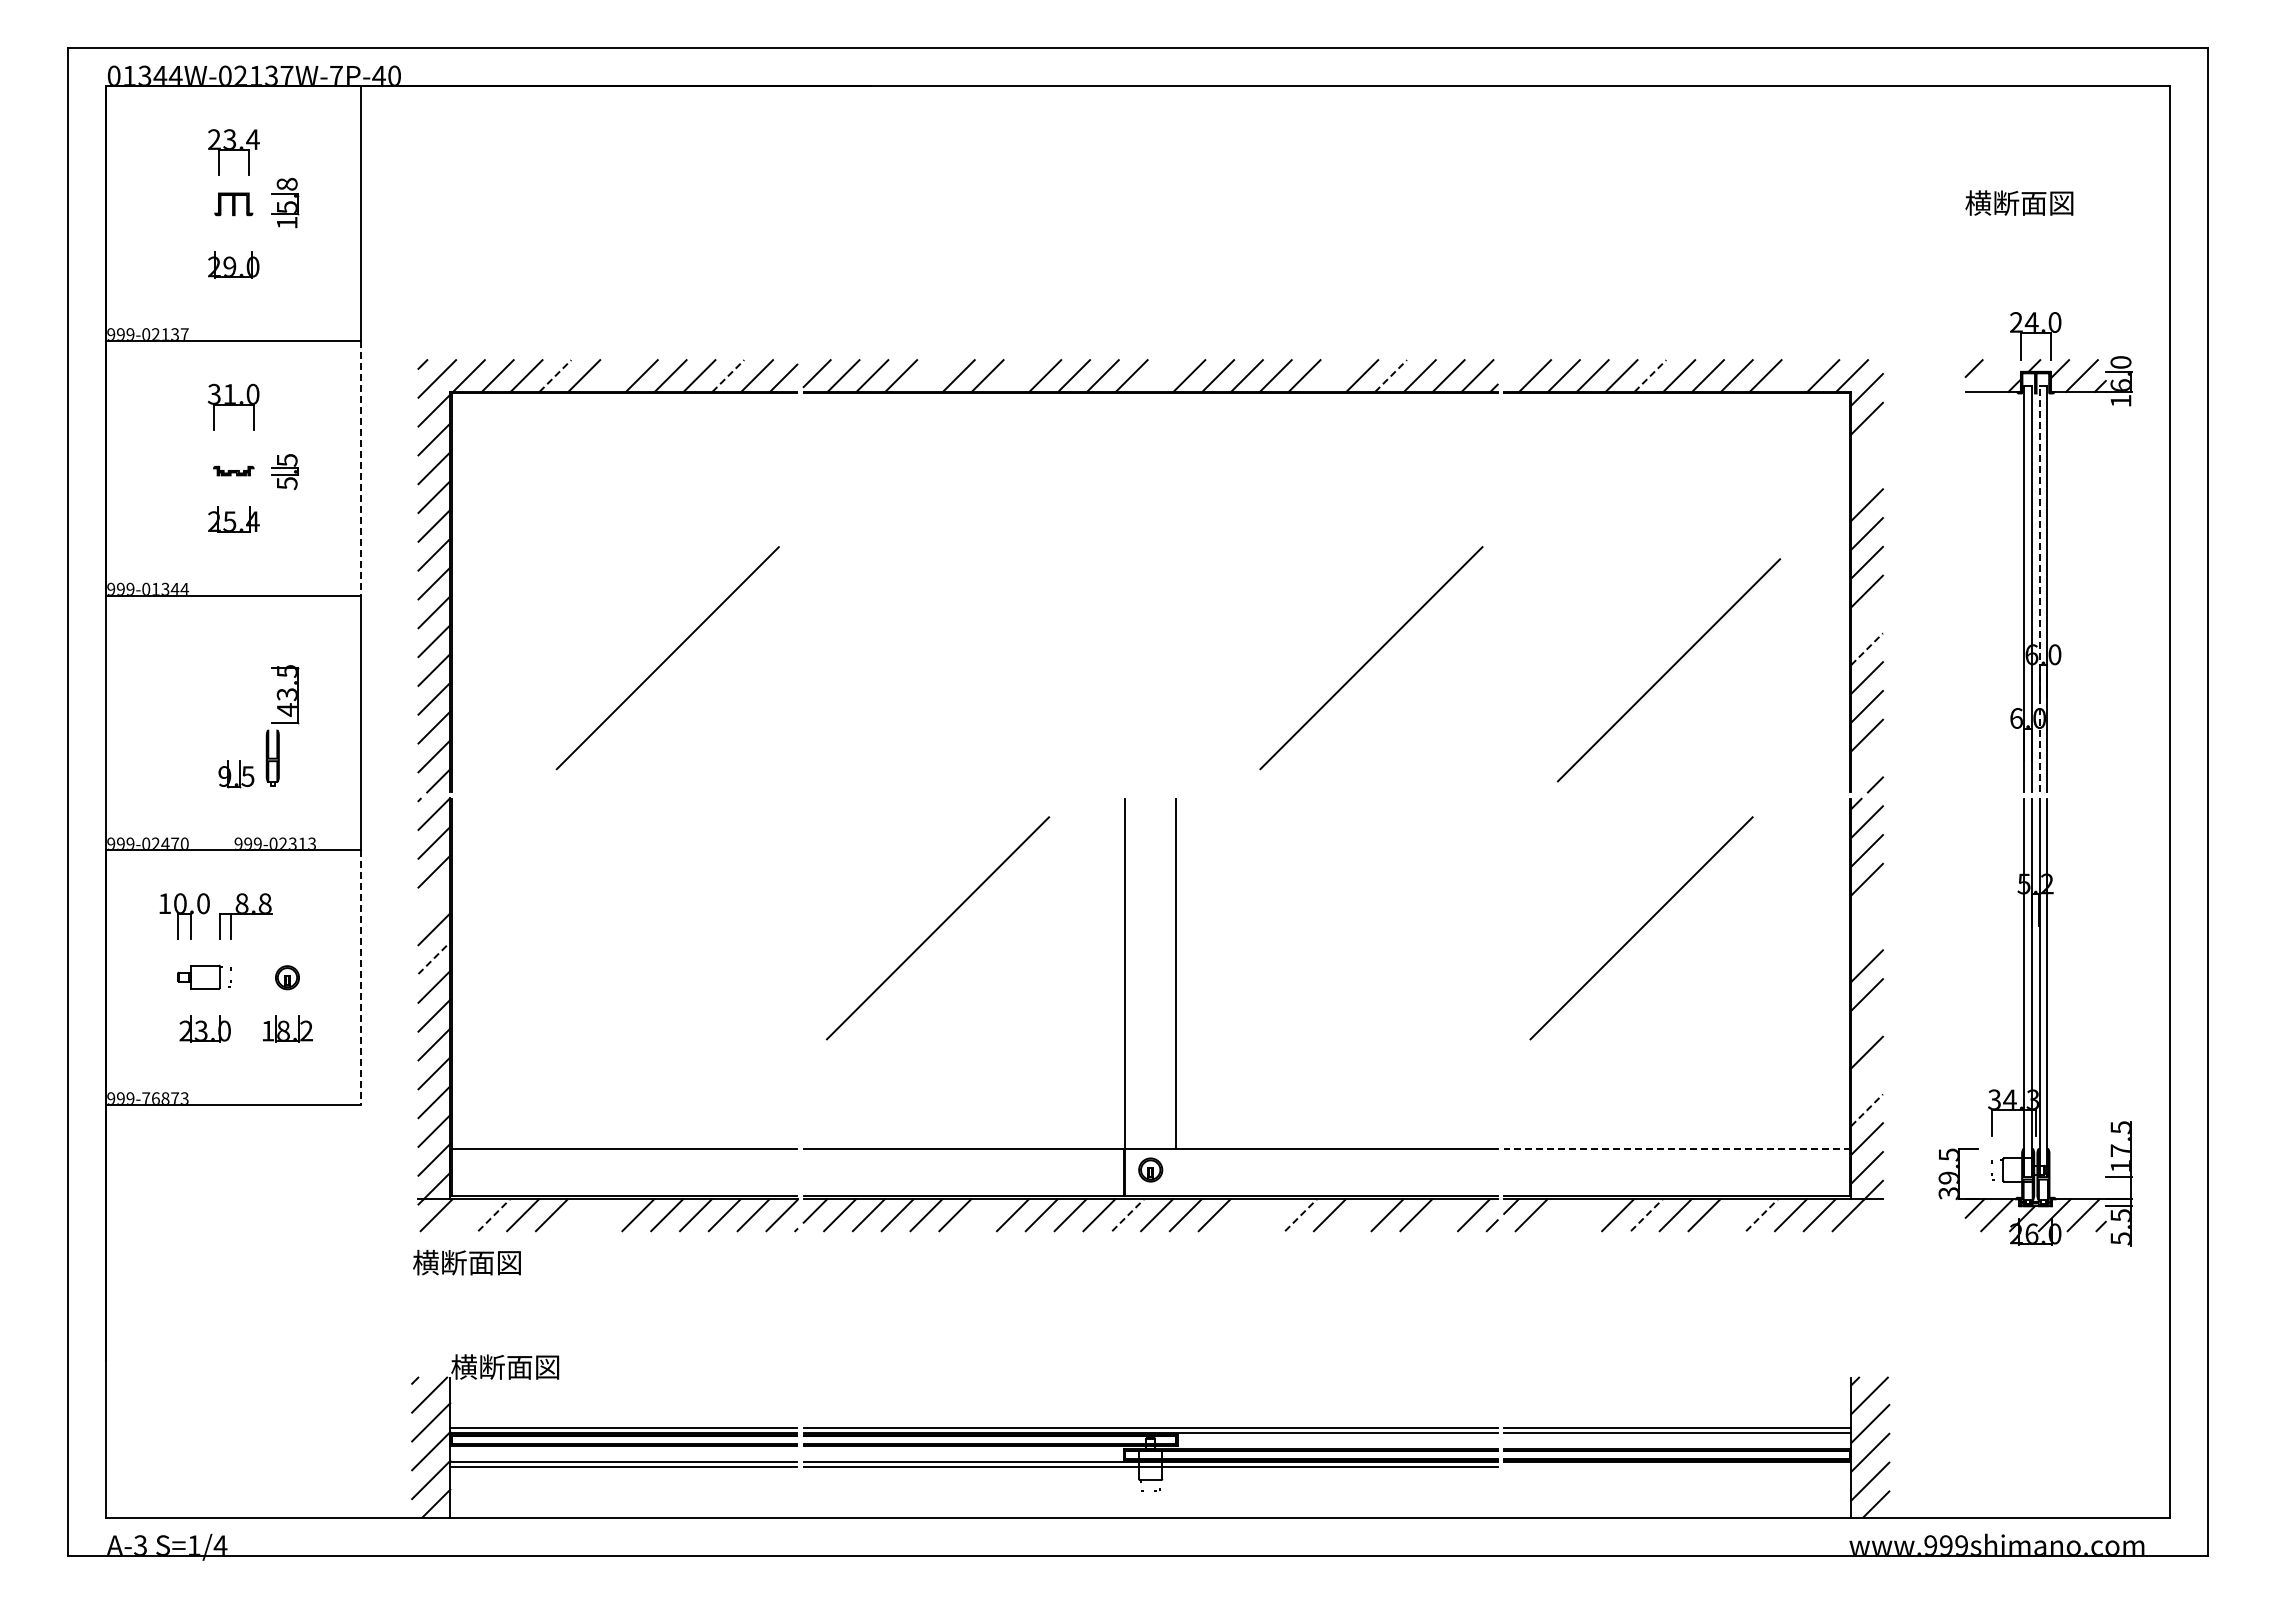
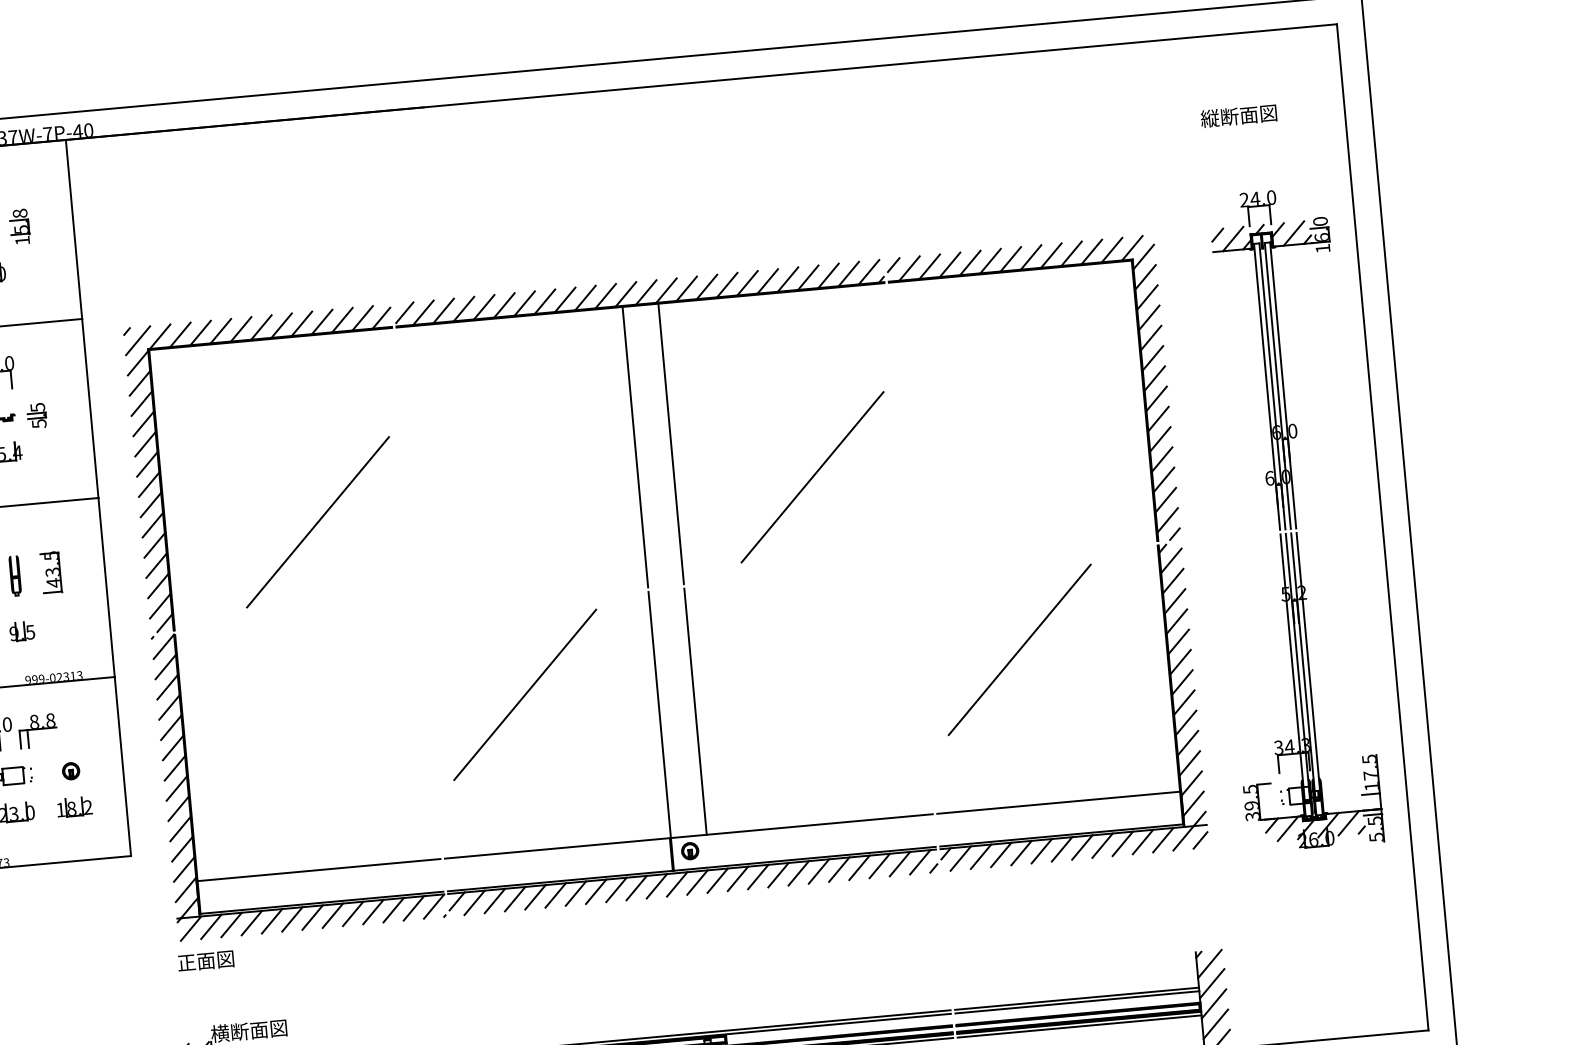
text: (1978, 202) -> (1210, 118), 横断面図 -> 縦断面図
line: (1513, 369) -> (893, 265), added
line: (612, 375) -> (261, 327), added
line: (929, 375) -> (483, 306), added
line: (1016, 375) -> (545, 301), added
line: (1160, 375) -> (646, 292), added
line: (1333, 375) -> (767, 281), added
line: (1794, 375) -> (1091, 251), added
line: (1995, 375) -> (1233, 238), added
line: (555, 376) -> (221, 331), dashed -> solid
line: (728, 376) -> (342, 320), dashed -> solid
line: (1391, 376) -> (808, 278), dashed -> solid
line: (1650, 376) -> (990, 261), dashed -> solid
line: (1866, 447) -> (1147, 297), added
line: (361, 468) -> (90, 408), dashed -> solid
line: (1866, 476) -> (1148, 317), added
line: (2039, 588) -> (1277, 385), dashed -> solid
line: (1125, 592) -> (635, 446), added
line: (1176, 592) -> (671, 443), added
line: (1866, 620) -> (1158, 419), added
line: (1867, 649) -> (1160, 439), dashed -> solid
line: (1668, 670) -> (1022, 466), removed
part: (272, 757) -> (15, 575), moved
line: (1866, 764) -> (1167, 520), added
line: (434, 900) -> (169, 707), added
line: (1866, 908) -> (1176, 621), added
line: (1866, 937) -> (1178, 641), added
line: (434, 958) -> (173, 748), dashed -> solid
line: (361, 978) -> (123, 767), dashed -> solid
line: (1866, 1023) -> (1183, 702), added
line: (1866, 1081) -> (1187, 743), added
line: (1867, 1110) -> (1190, 763), dashed -> solid
line: (1677, 1149) -> (1059, 803), dashed -> solid
line: (465, 1215) -> (211, 926), added
line: (494, 1215) -> (231, 925), dashed -> solid
line: (580, 1215) -> (292, 919), added
line: (609, 1215) -> (312, 917), added
line: (984, 1215) -> (576, 893), added
line: (1128, 1215) -> (677, 884), dashed -> solid
line: (1243, 1215) -> (758, 877), added
line: (1272, 1215) -> (778, 875), added
line: (1301, 1215) -> (799, 873), dashed -> solid
line: (1358, 1215) -> (839, 869), added
line: (1445, 1215) -> (900, 864), added
line: (1560, 1215) -> (981, 856), added
line: (1589, 1215) -> (1001, 855), added
line: (1646, 1215) -> (1041, 851), dashed -> solid
line: (1733, 1215) -> (1102, 845), added
line: (1762, 1215) -> (1123, 844), dashed -> solid
line: (1871, 1220) -> (1200, 840), added
text: (466, 1262) -> (215, 959), 横断面図 -> 正面図
line: (1677, 1467) -> (1079, 1026), added

